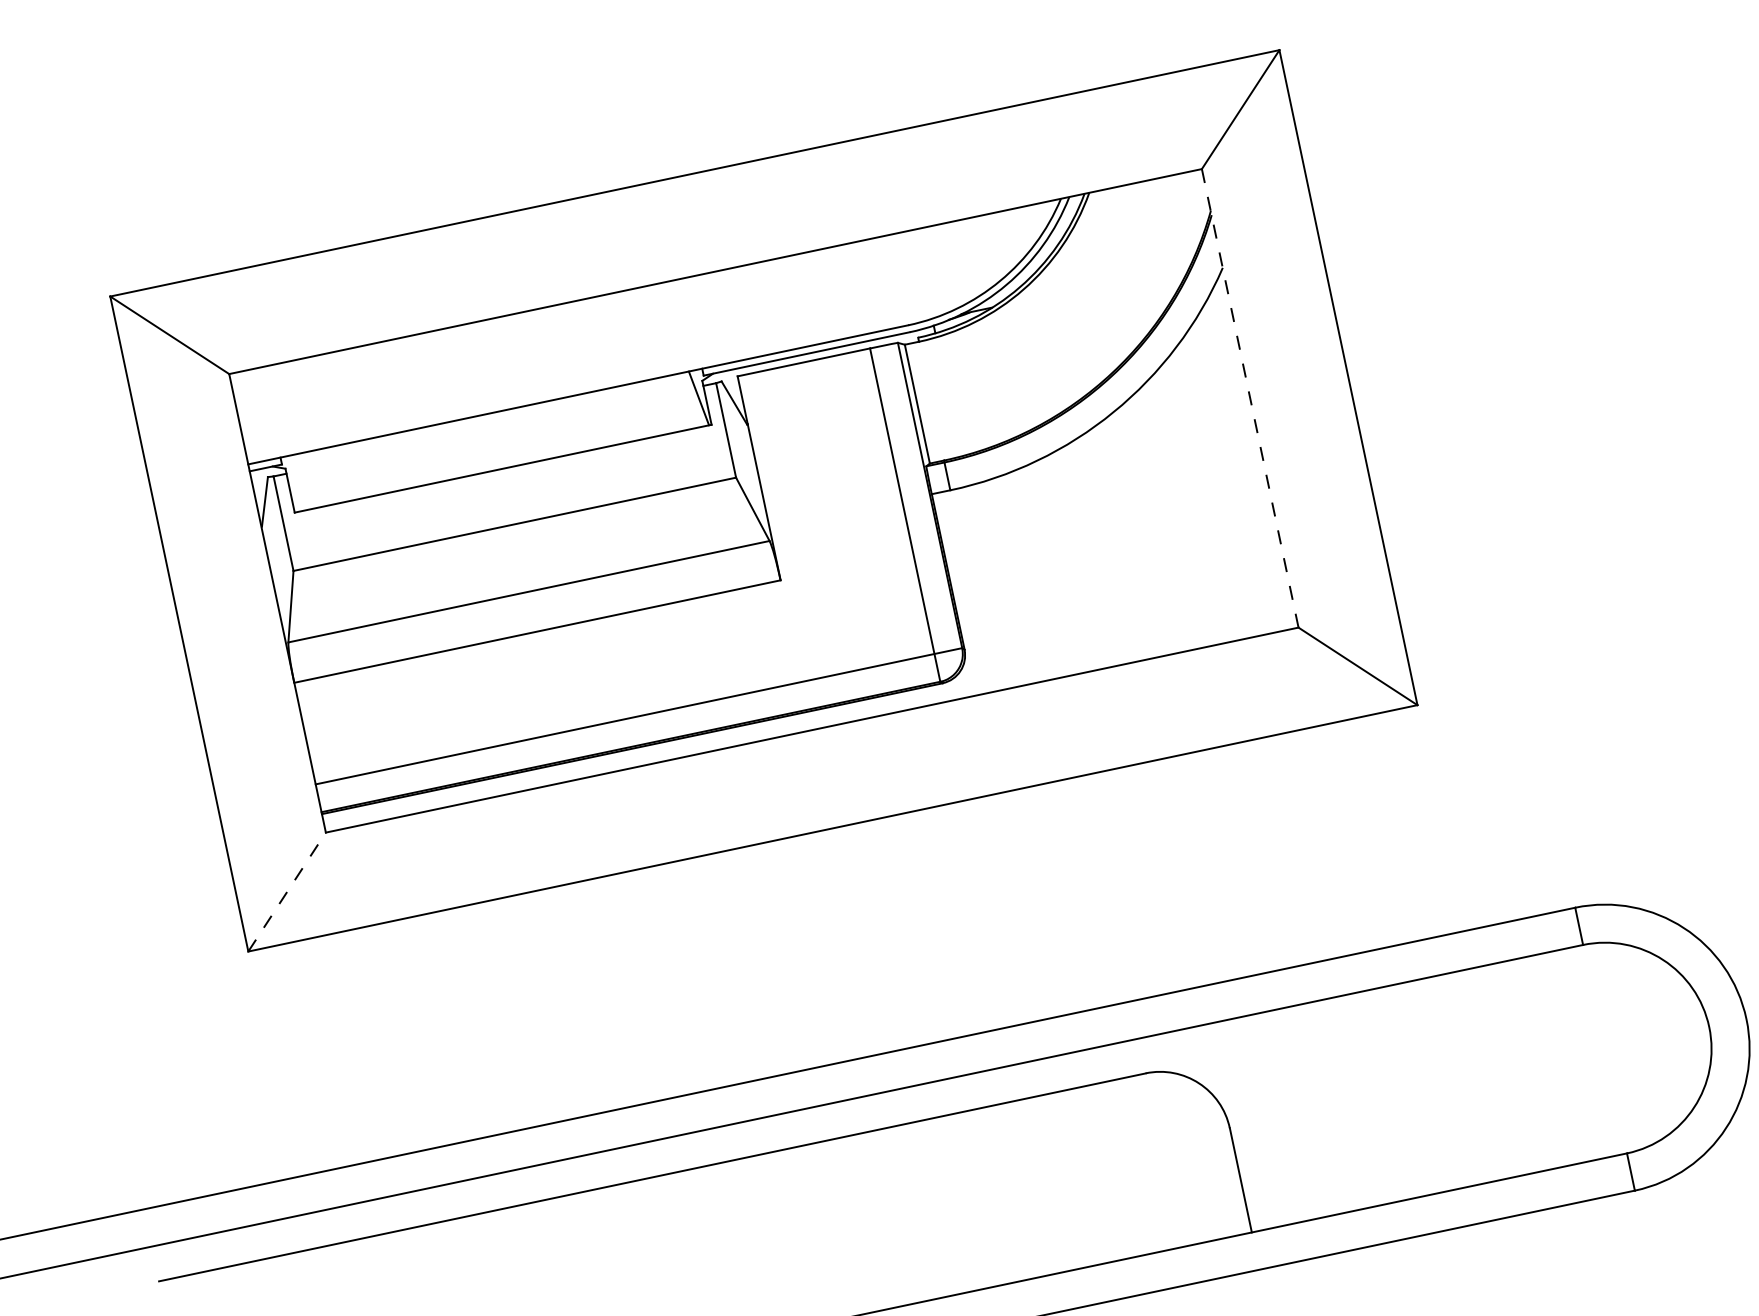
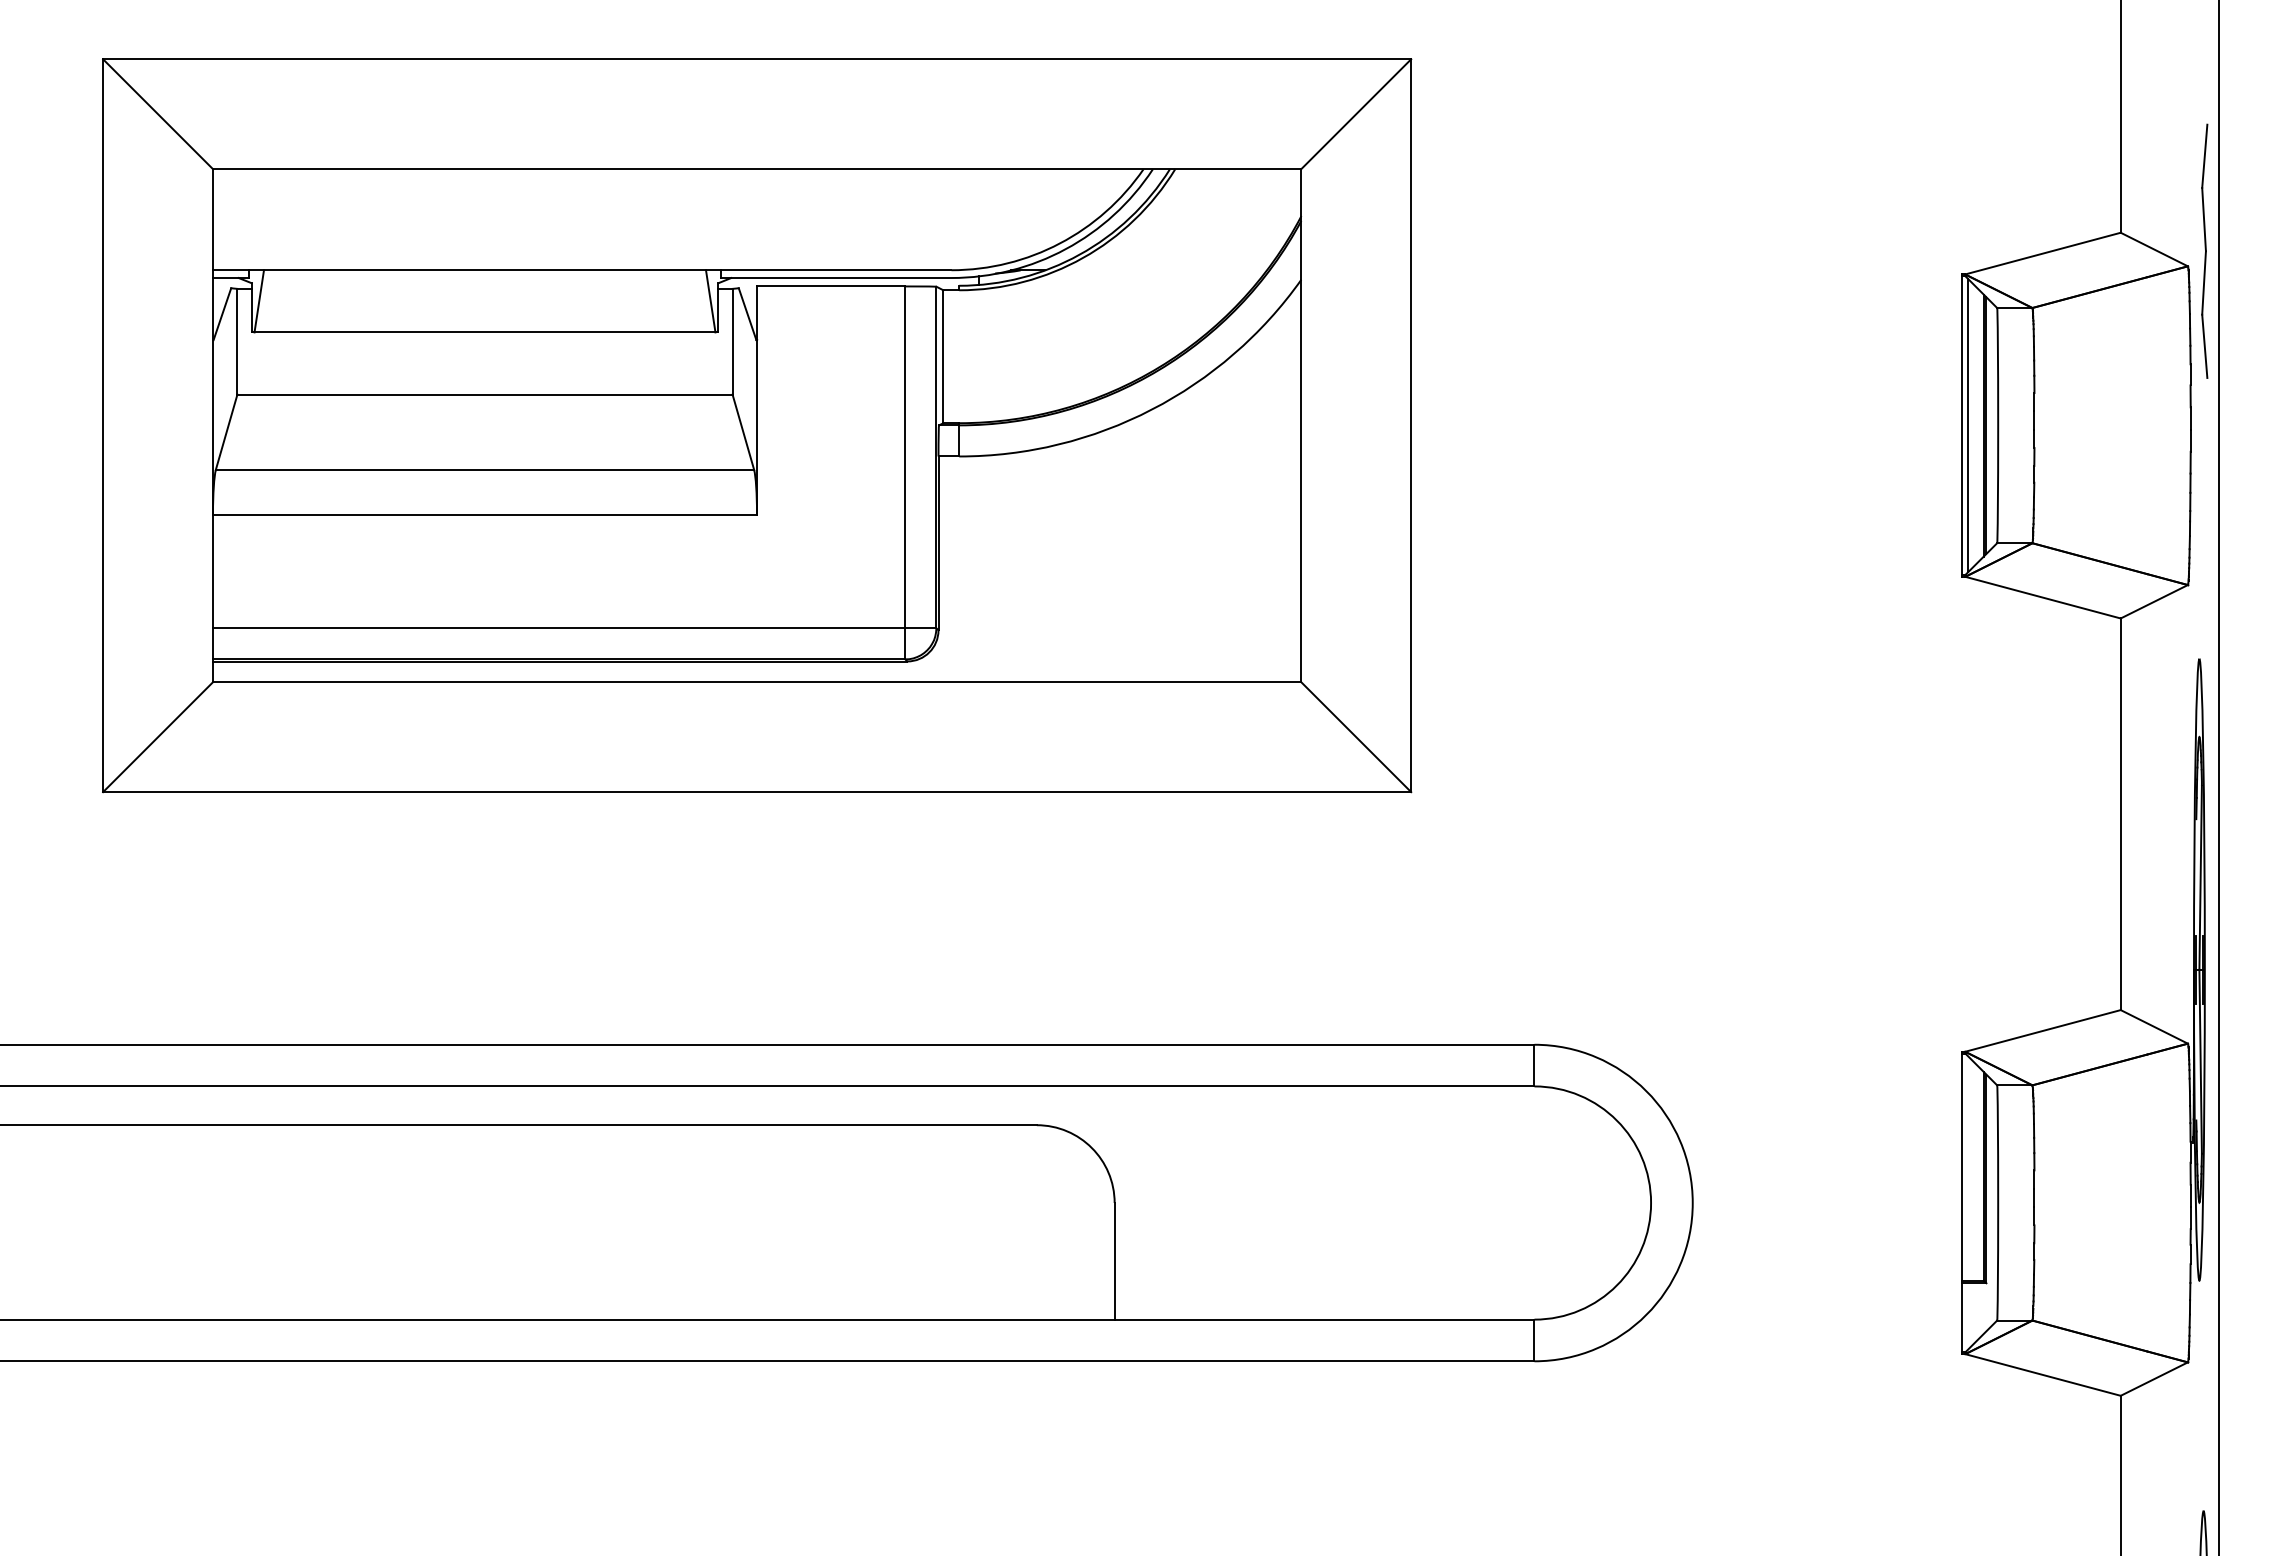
line: (1250, 398) -> (1301, 425), dashed -> solid
line: (295, 483) -> (259, 301), added
line: (287, 892) -> (158, 737), dashed -> solid

